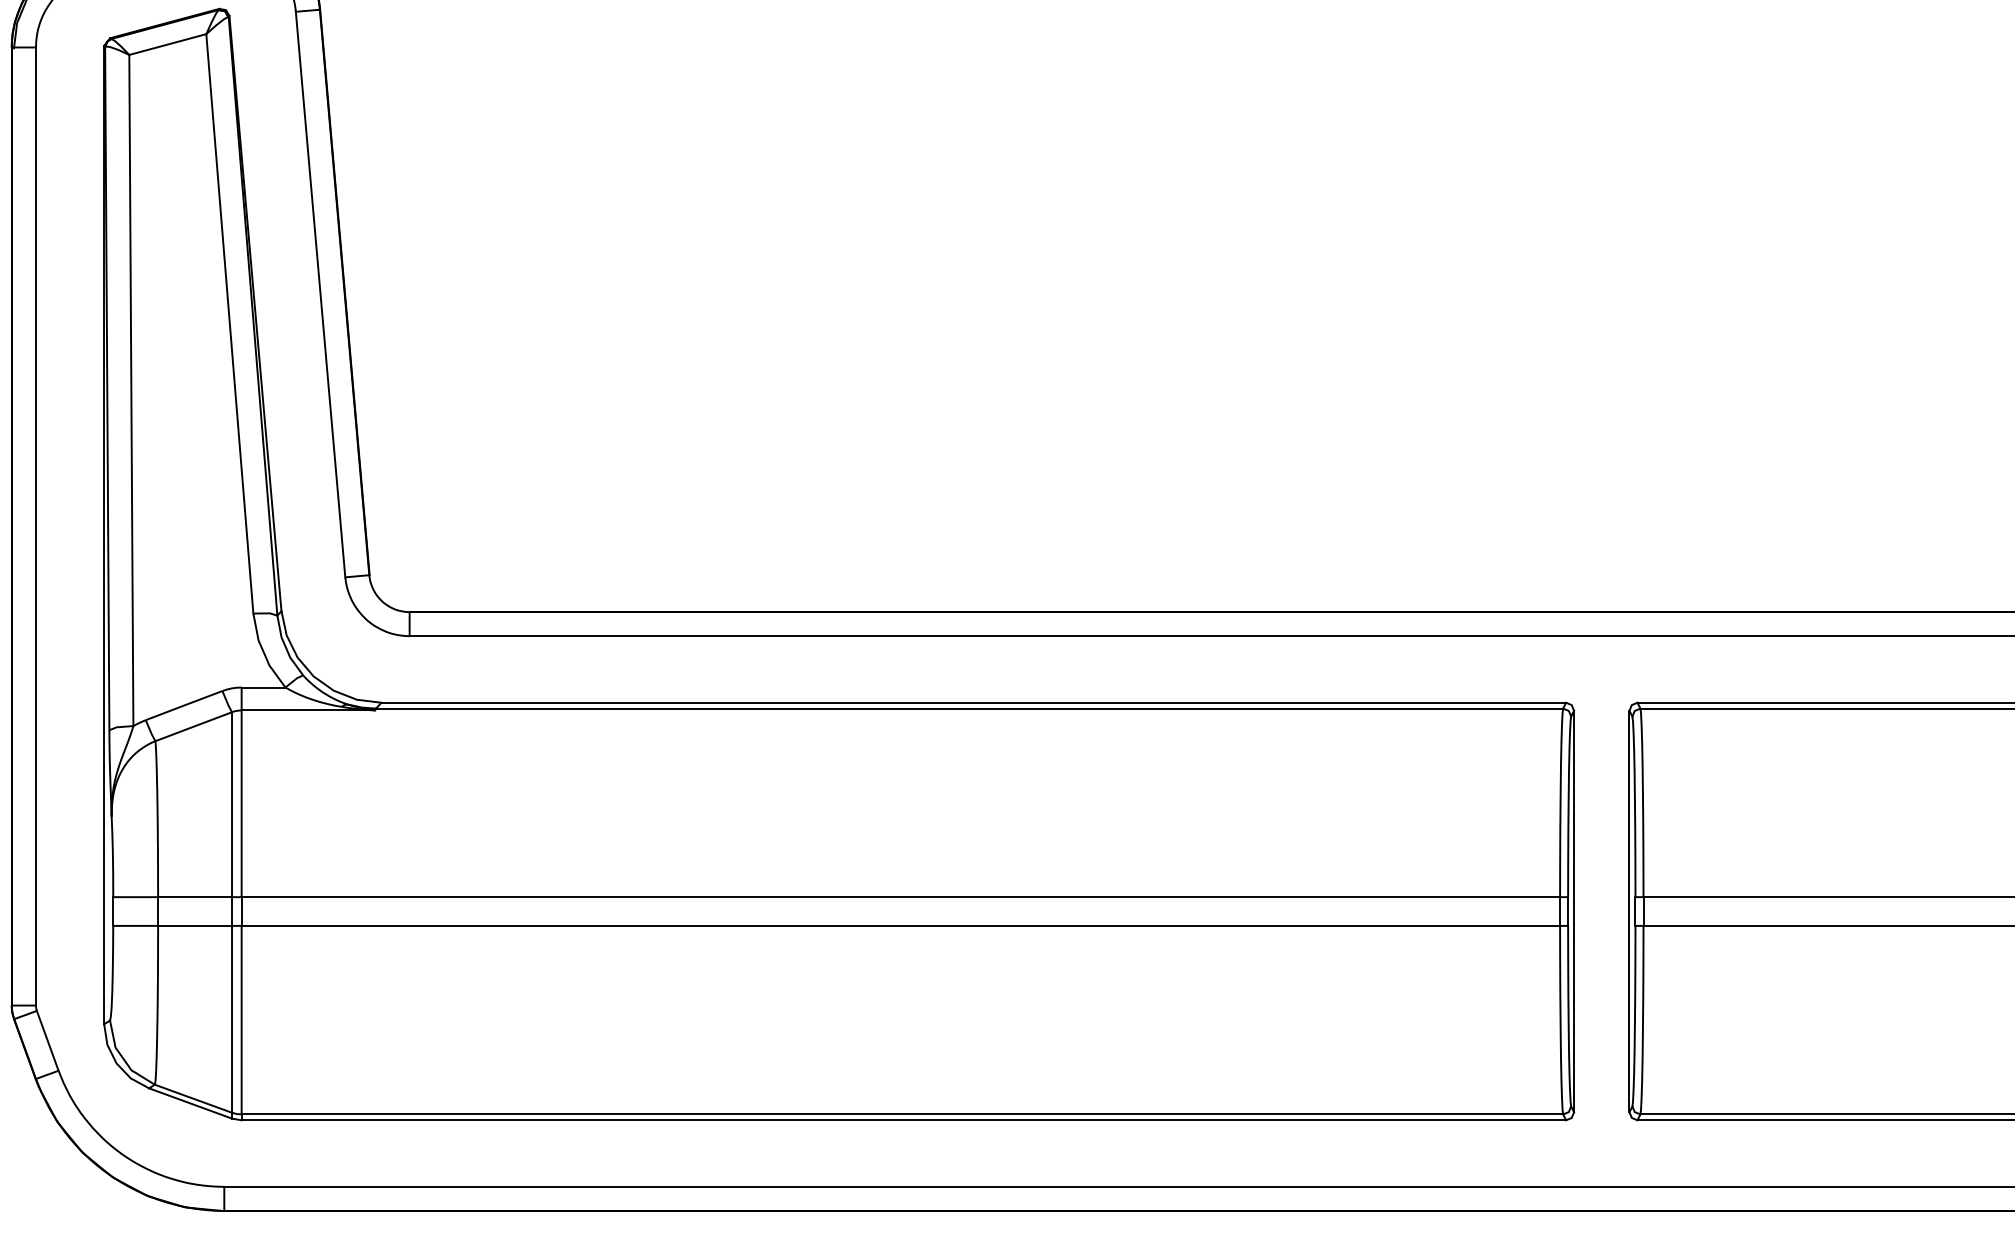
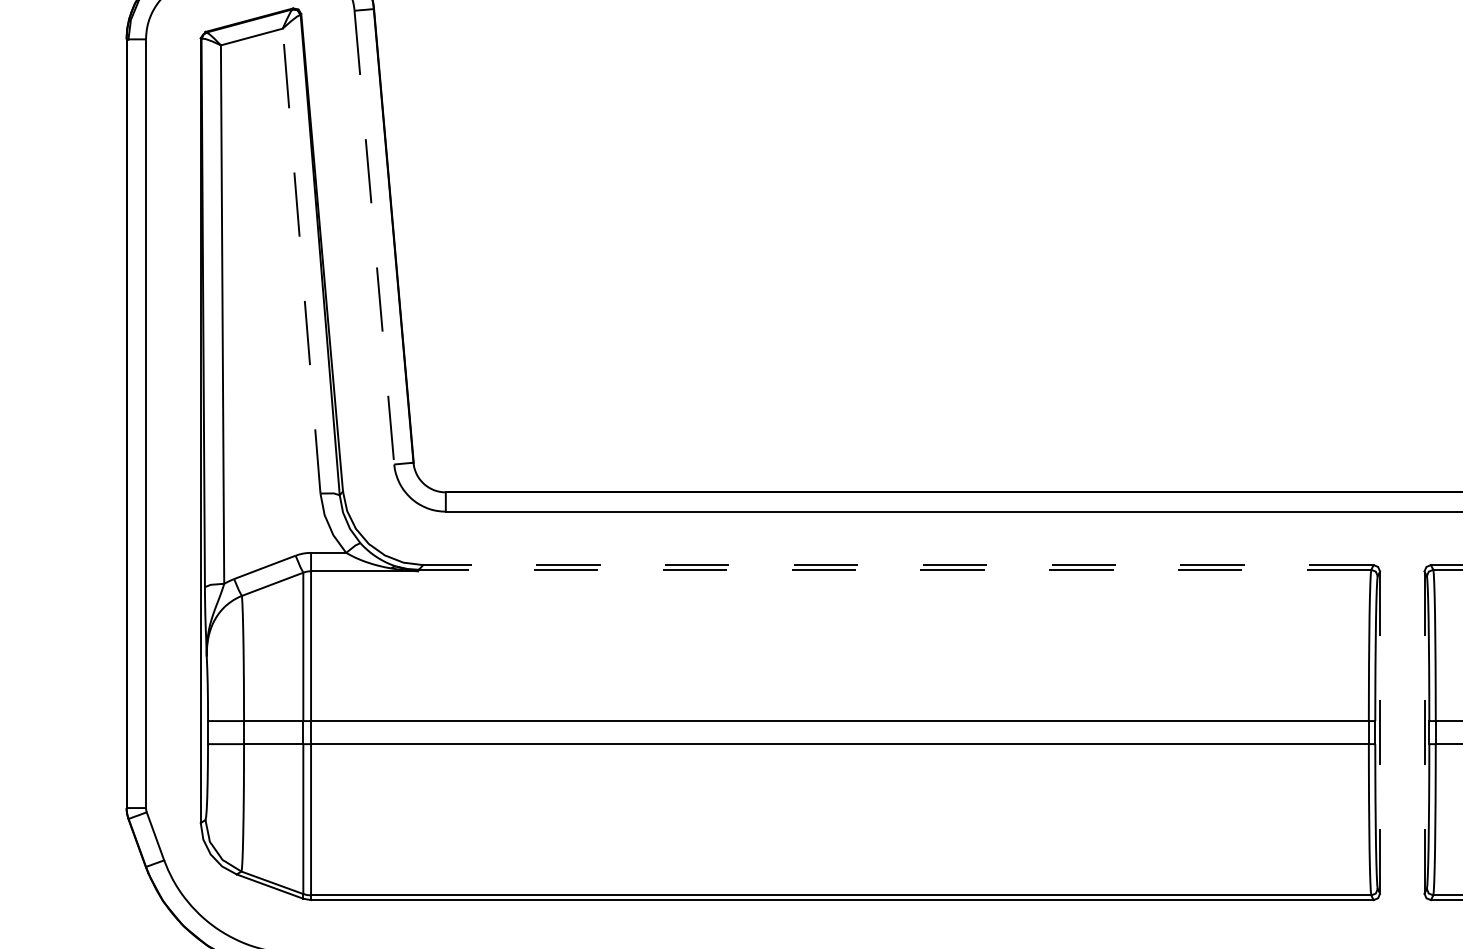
line: (320, 294) -> (374, 237), solid -> dashed
line: (229, 323) -> (301, 260), solid -> dashed
line: (973, 702) -> (898, 564), solid -> dashed
line: (969, 708) -> (895, 569), solid -> dashed
line: (1574, 911) -> (1380, 732), solid -> dashed
line: (1629, 911) -> (1424, 732), solid -> dashed

